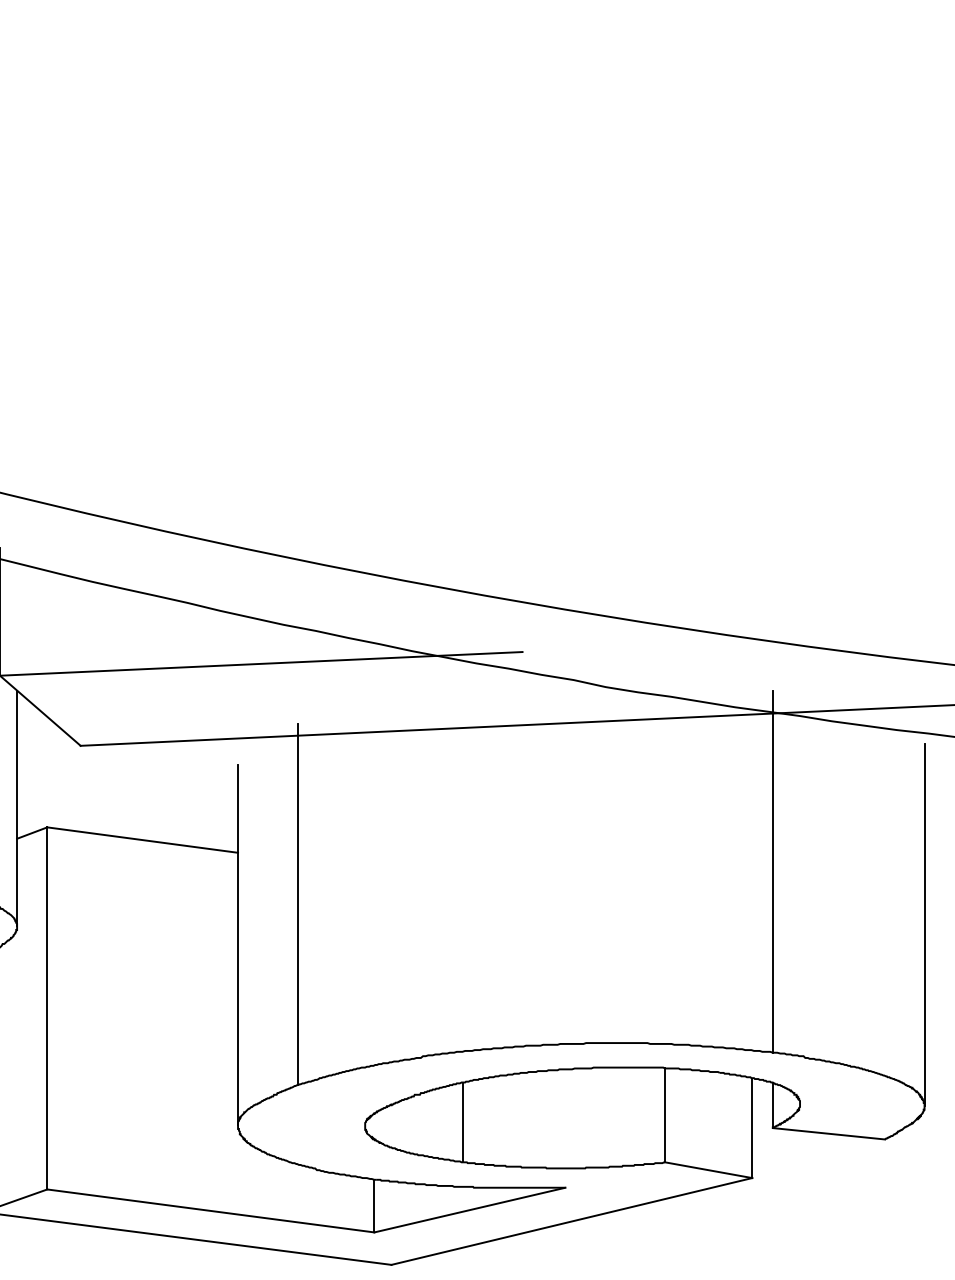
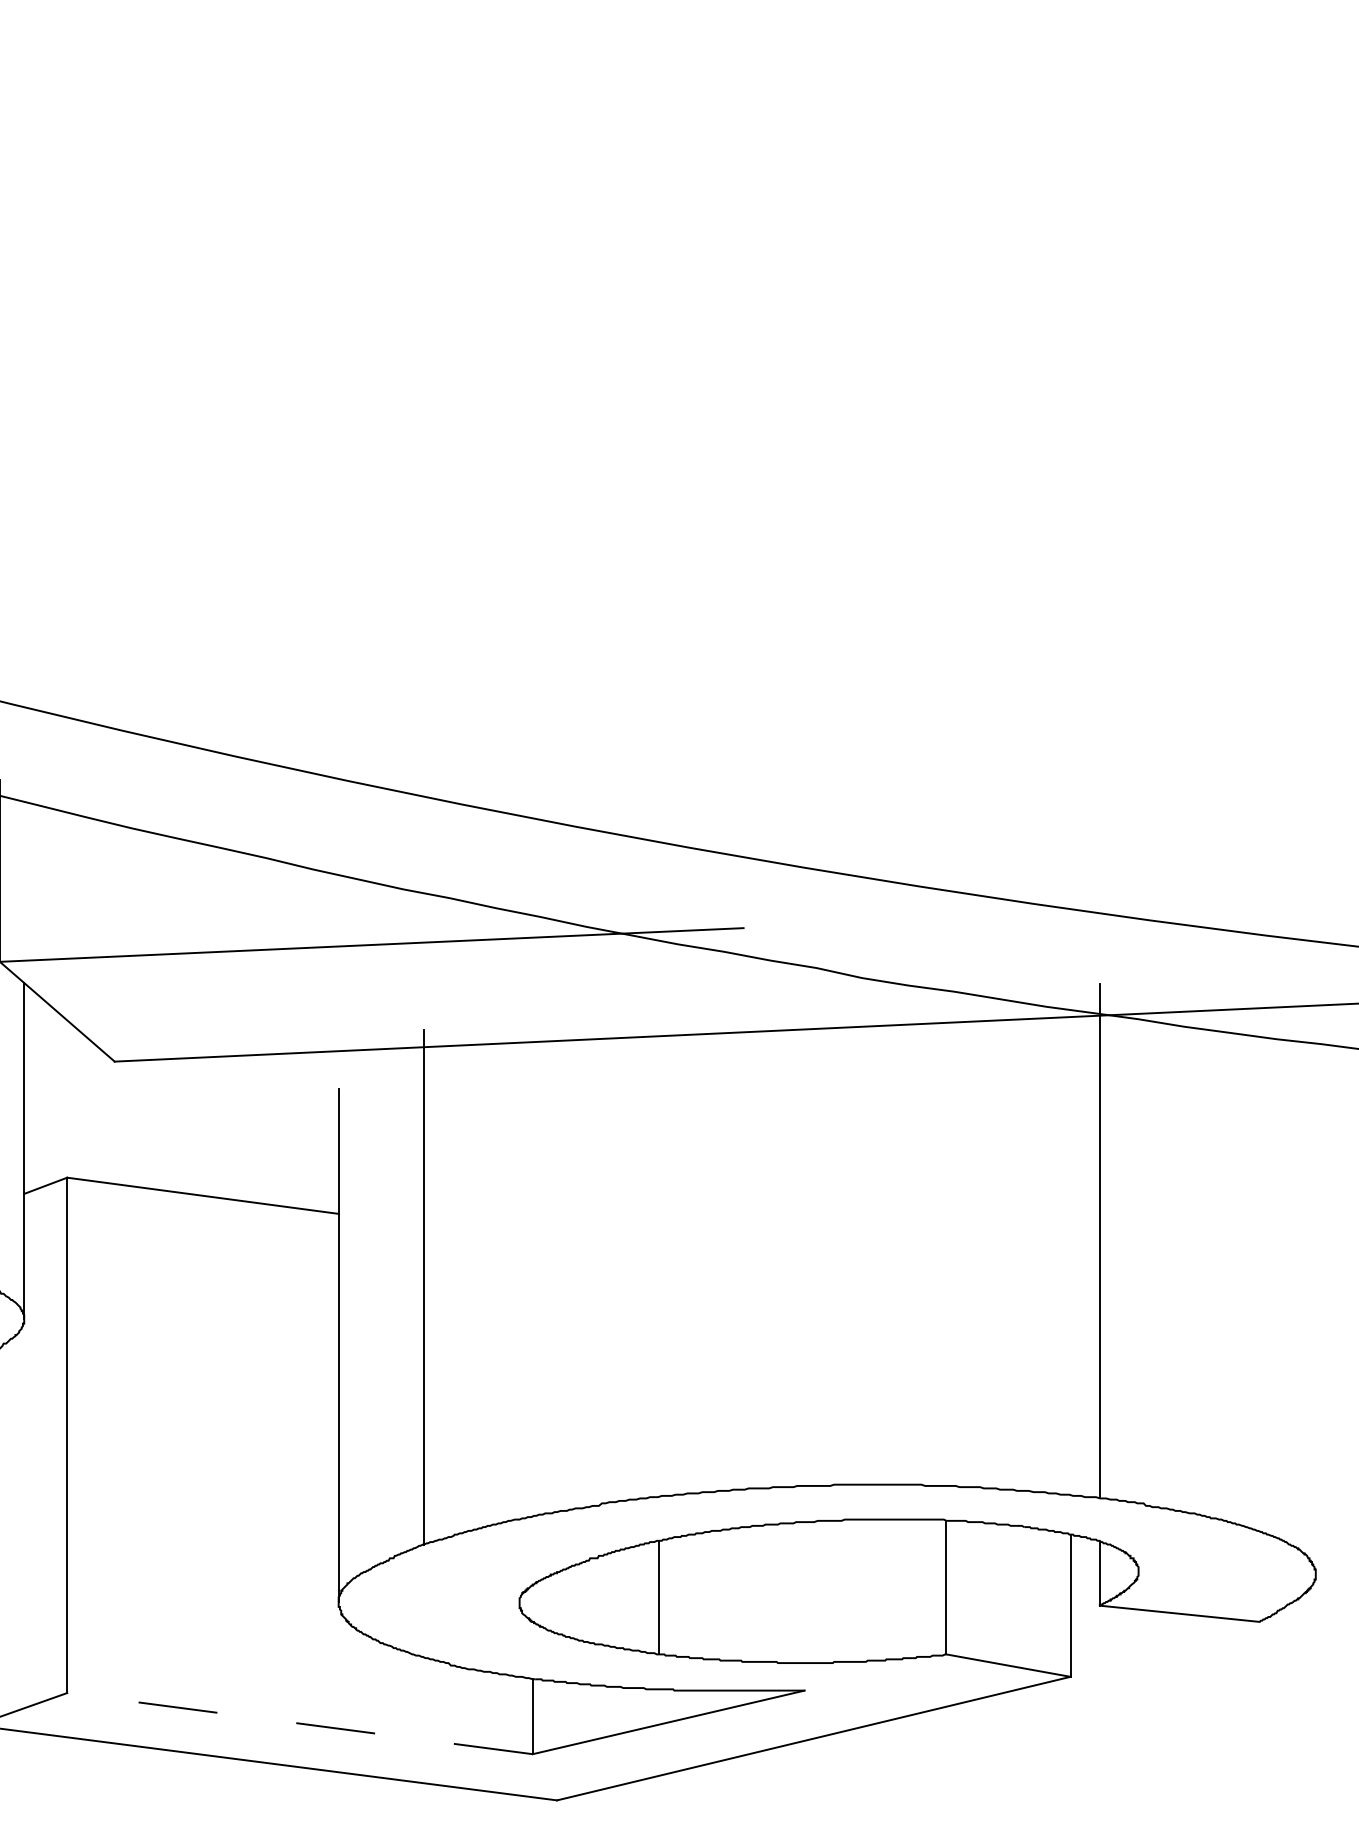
line: (924, 925) -> (1315, 1317), removed
line: (210, 1210) -> (299, 1722), solid -> dashed

